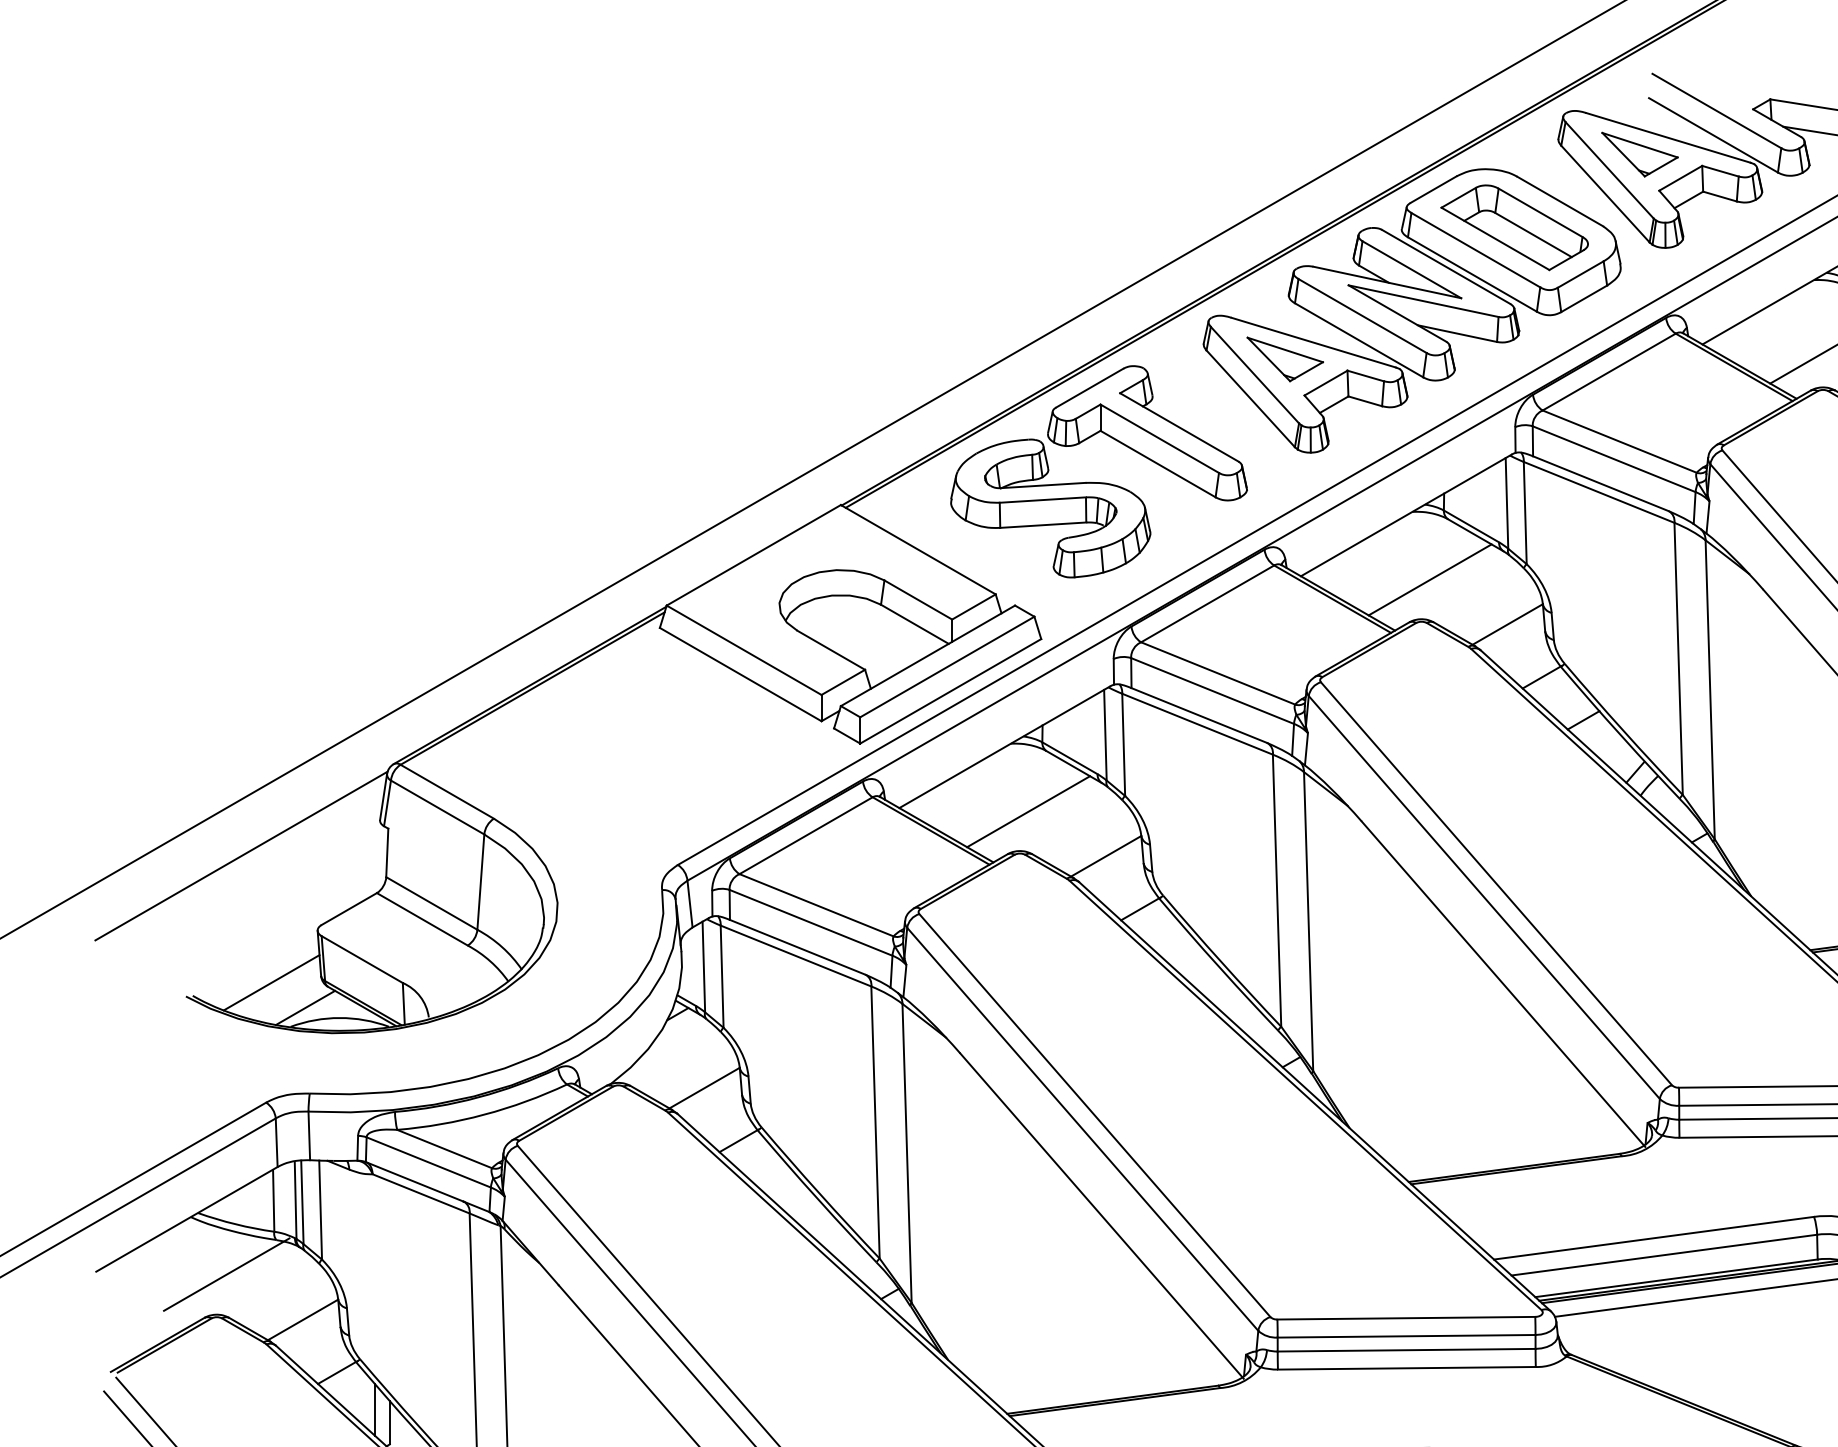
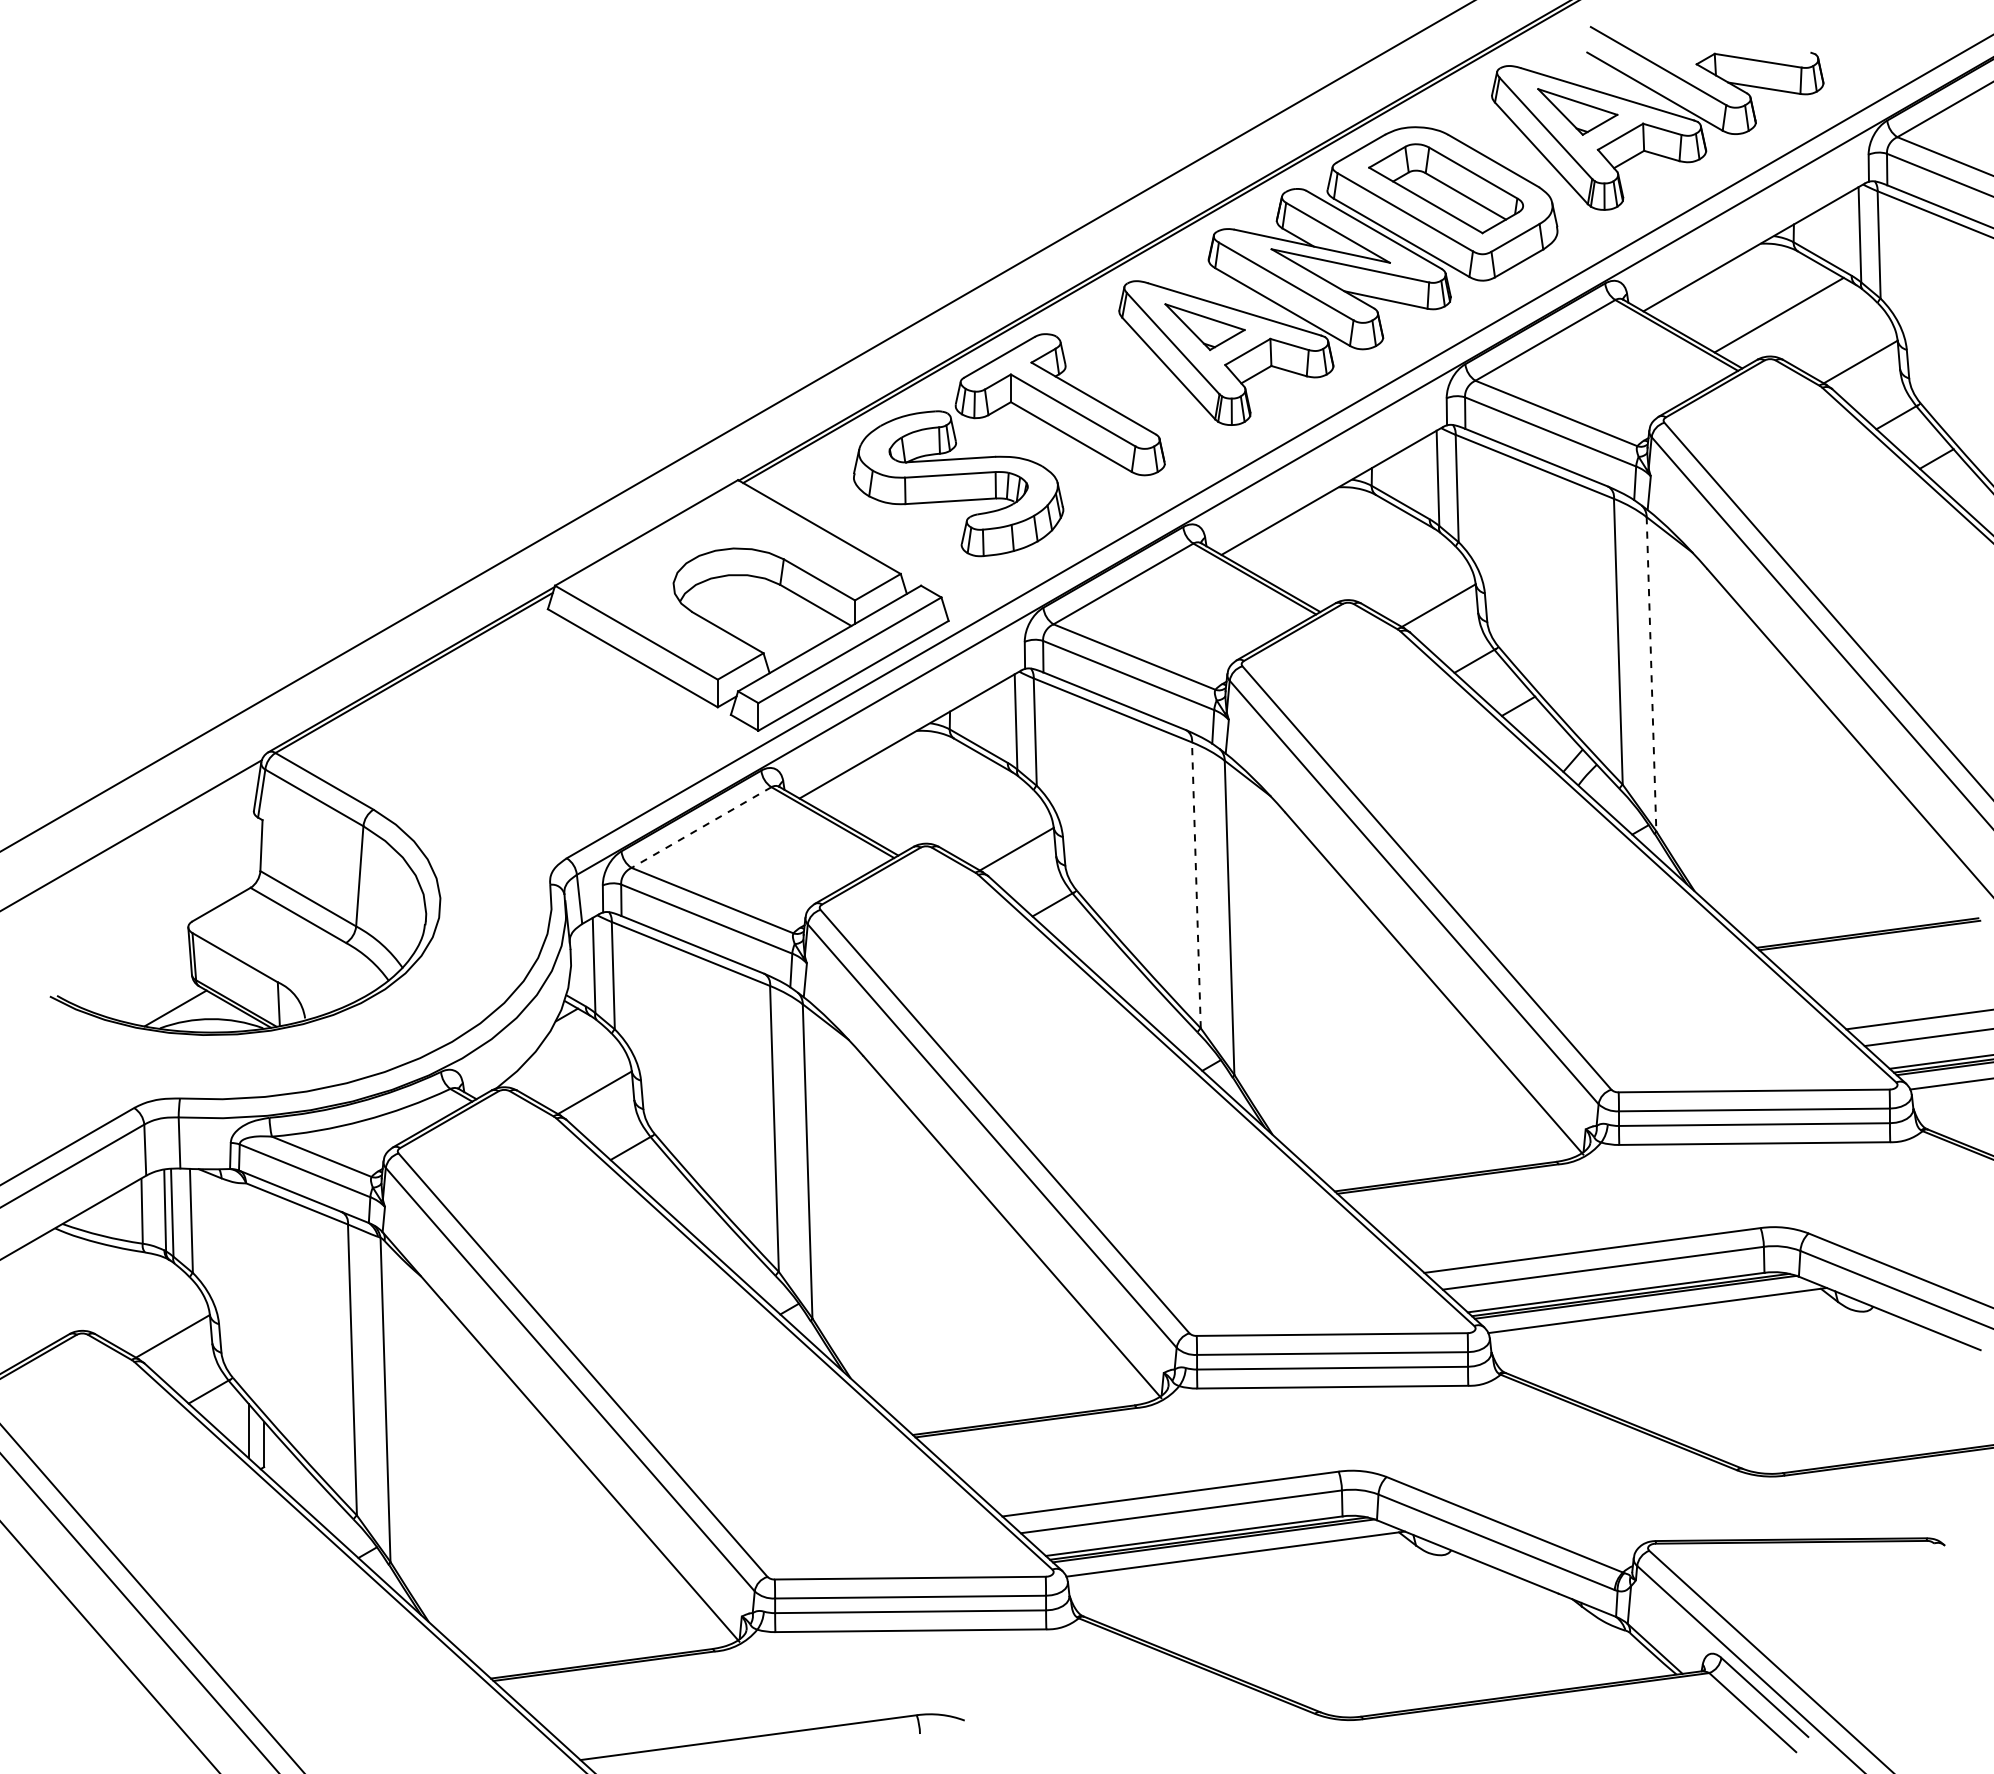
line: (1429, 579) -> (1356, 558), removed
line: (1710, 690) -> (1651, 674), solid -> dashed
line: (1027, 811) -> (934, 802), removed
line: (806, 835) -> (701, 827), solid -> dashed
line: (1277, 889) -> (1196, 884), solid -> dashed
line: (271, 983) -> (139, 982), removed
line: (226, 1274) -> (92, 1288), removed

